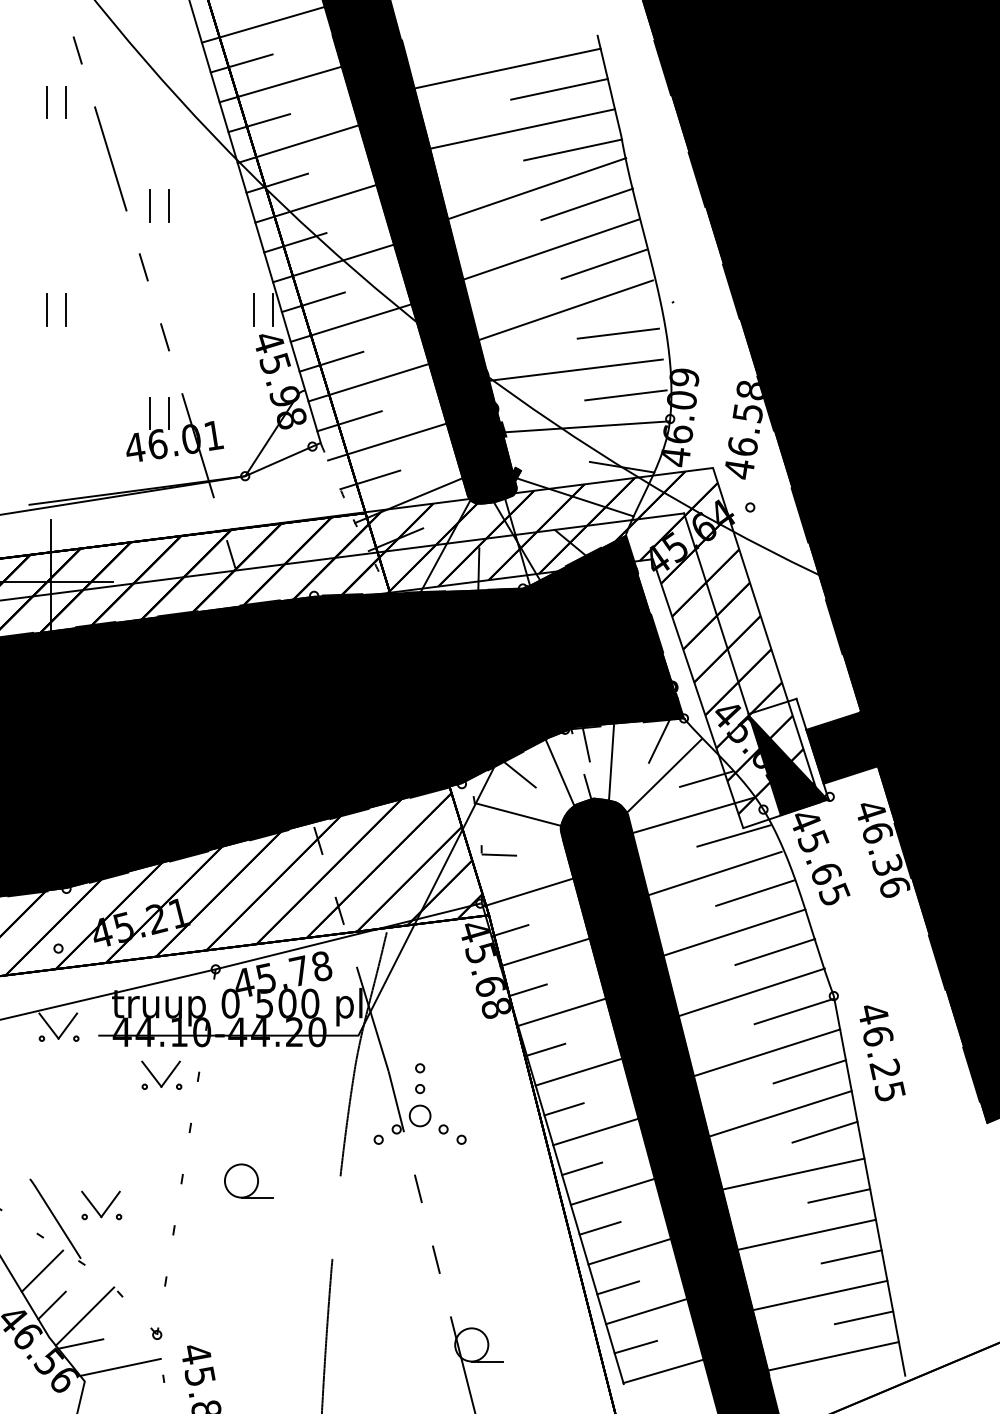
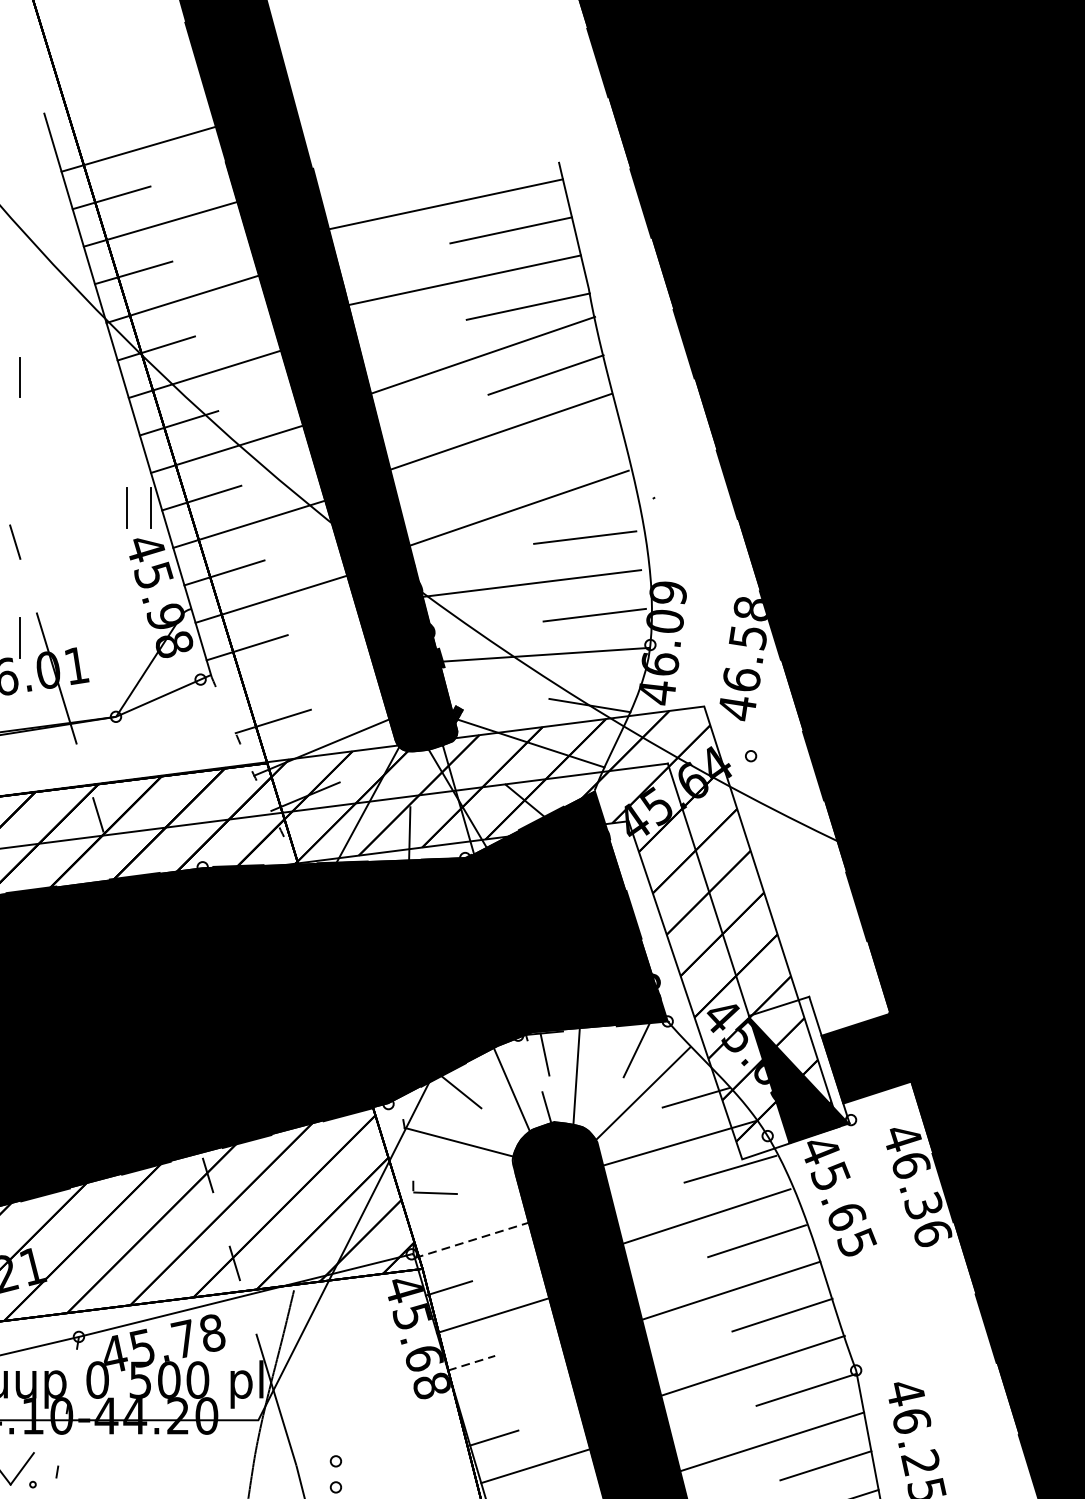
line: (603, 263) -> (566, 449), removed
line: (387, 441) -> (294, 673), removed
line: (528, 892) -> (472, 1240), solid -> dashed
line: (528, 990) -> (472, 1363), solid -> dashed
line: (562, 1011) -> (514, 1389), removed

